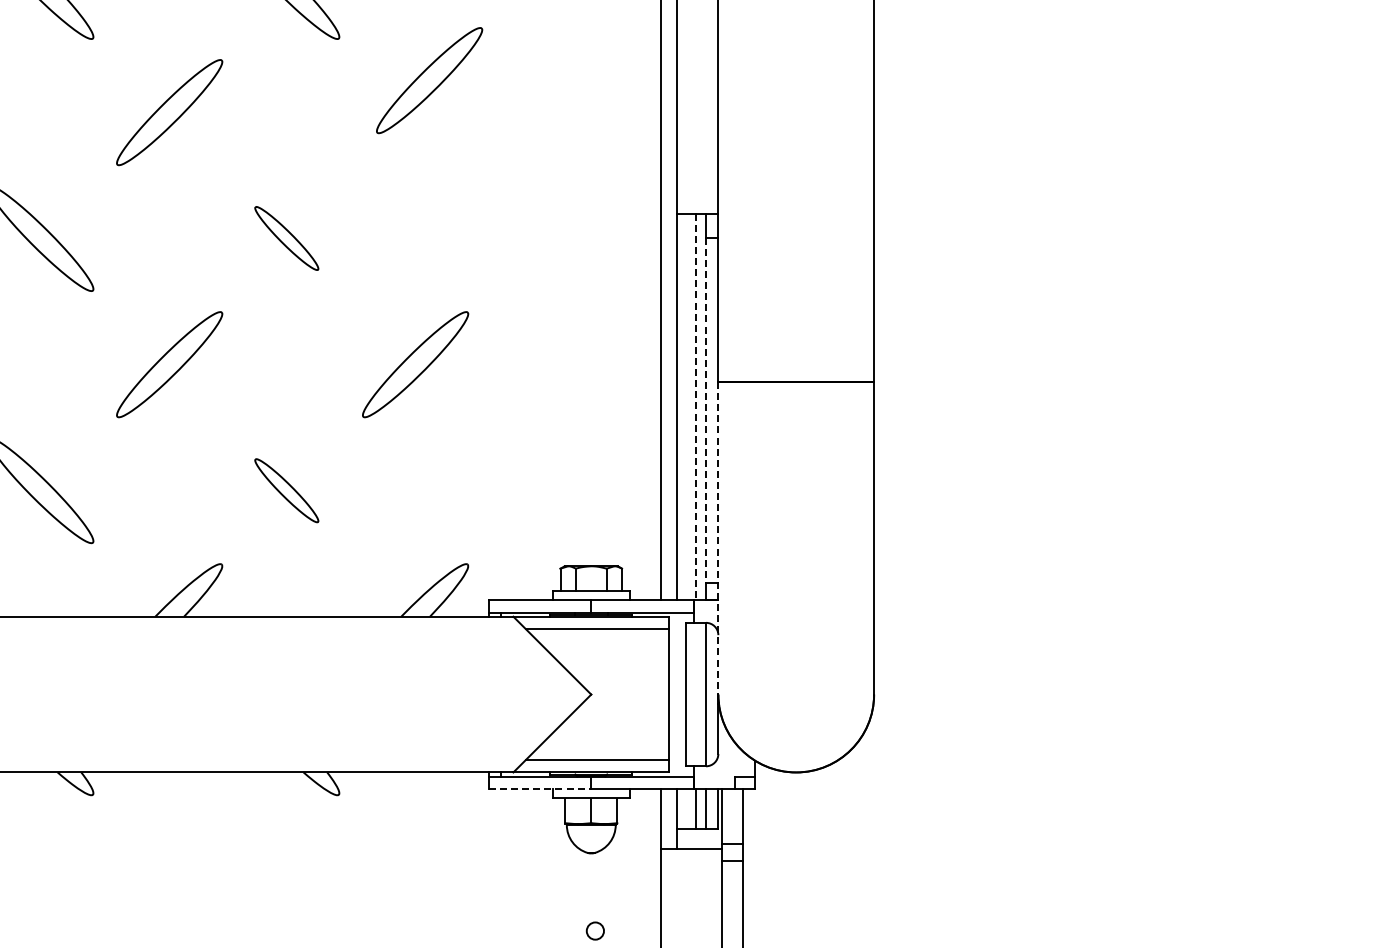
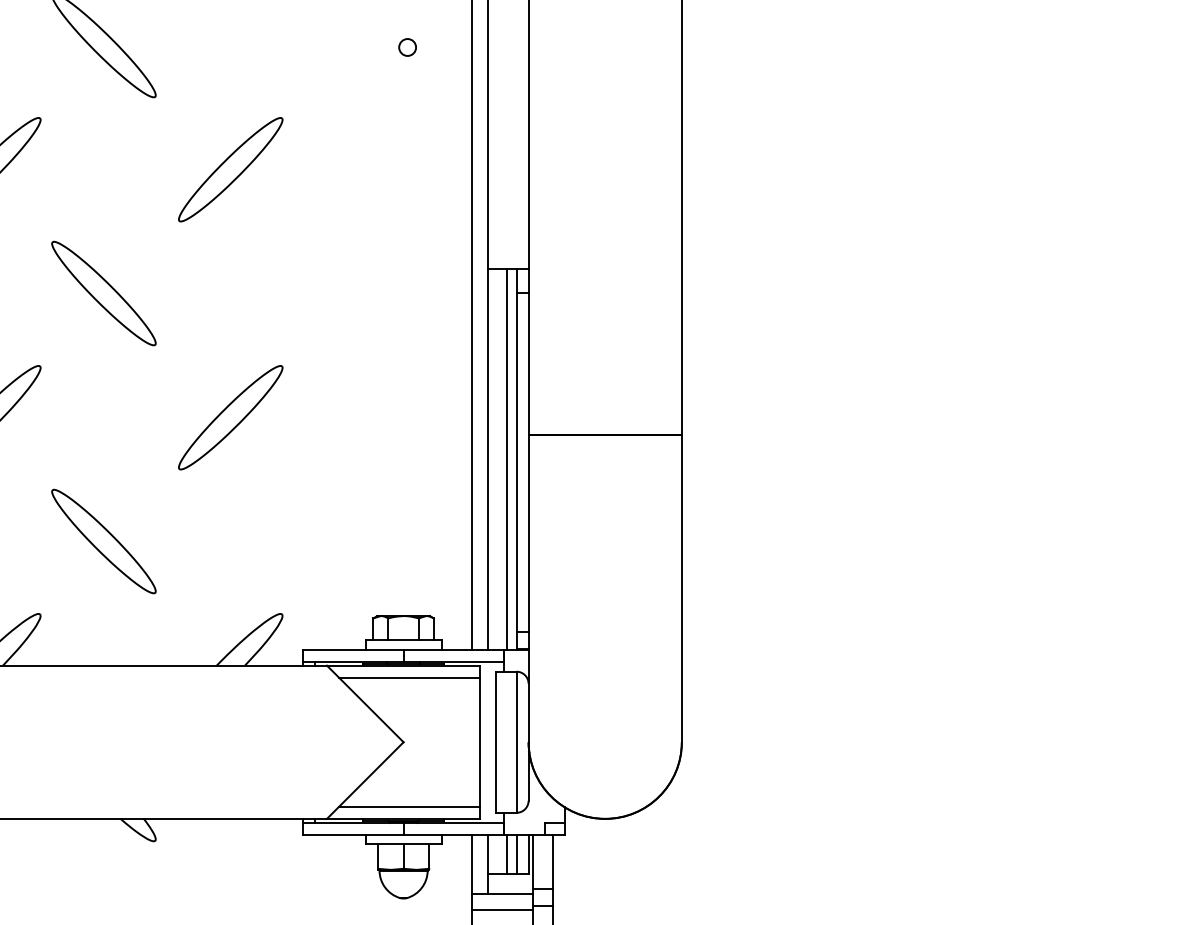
part: (429, 80) -> (230, 169), moved
part: (286, 238) -> (103, 293), size x1.67
line: (696, 407) -> (507, 459), dashed -> solid
line: (706, 410) -> (516, 462), dashed -> solid
part: (286, 490) -> (103, 541), size x1.67
line: (718, 538) -> (528, 588), dashed -> solid
line: (540, 788) -> (353, 834), dashed -> solid
line: (691, 865) -> (502, 910), added

